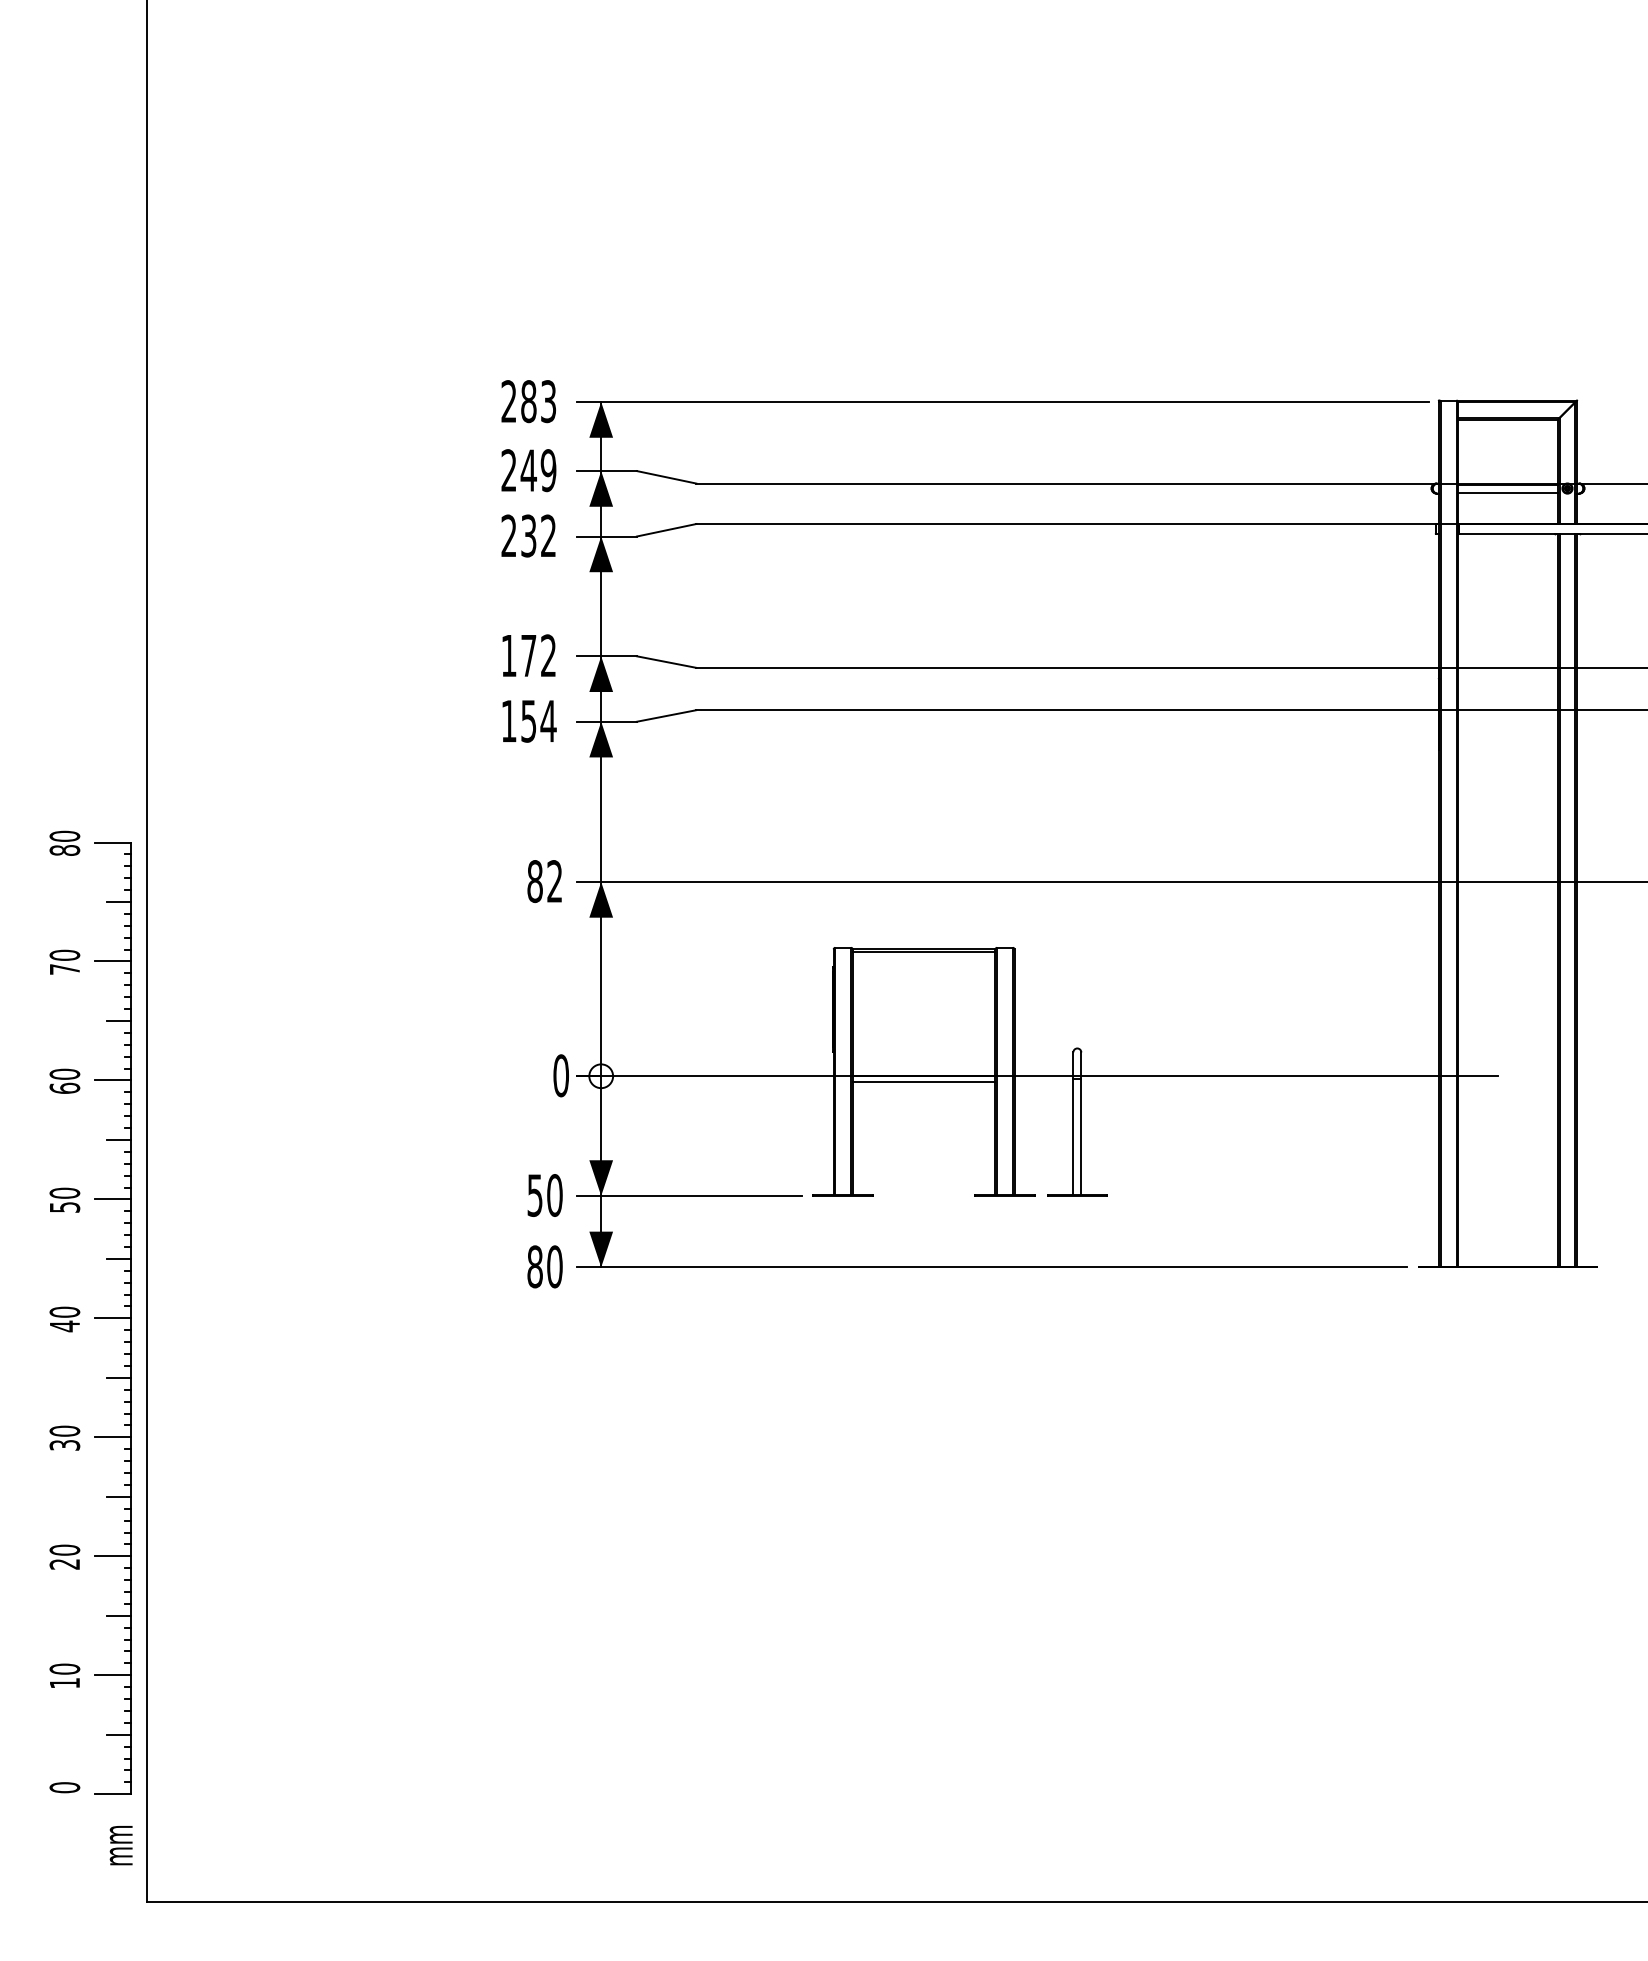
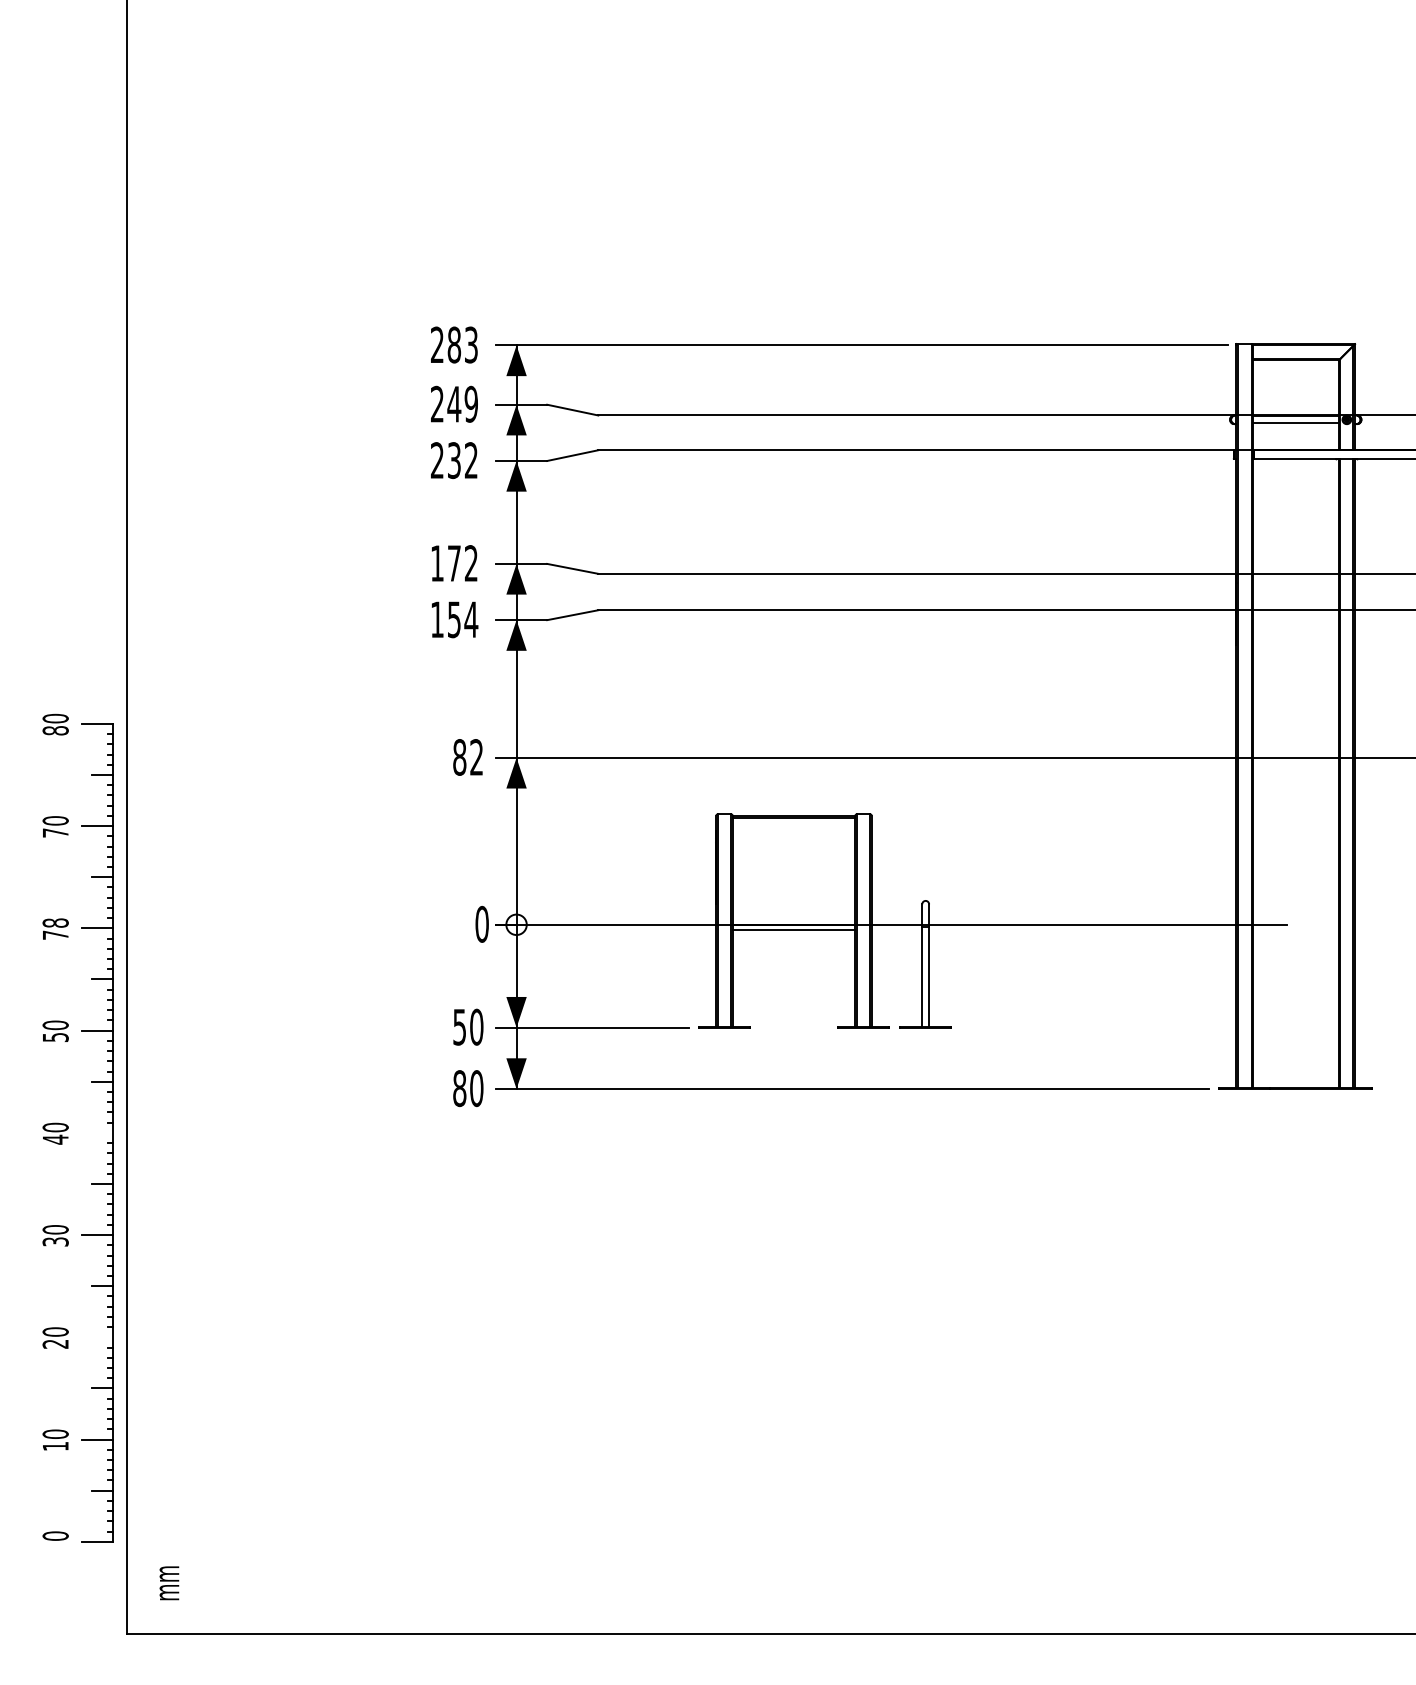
text: (64, 1080) -> (55, 928), 60 -> 78
line: (113, 1318) -> (97, 1132), removed
line: (113, 1556) -> (97, 1337), removed
text: (120, 1845) -> (168, 1583), moved

